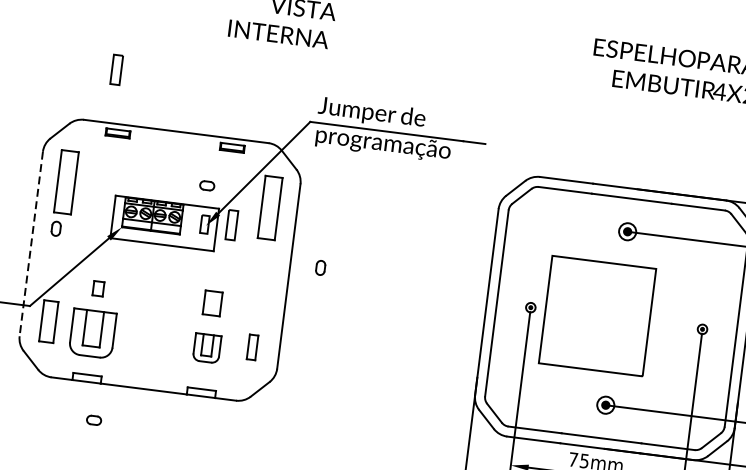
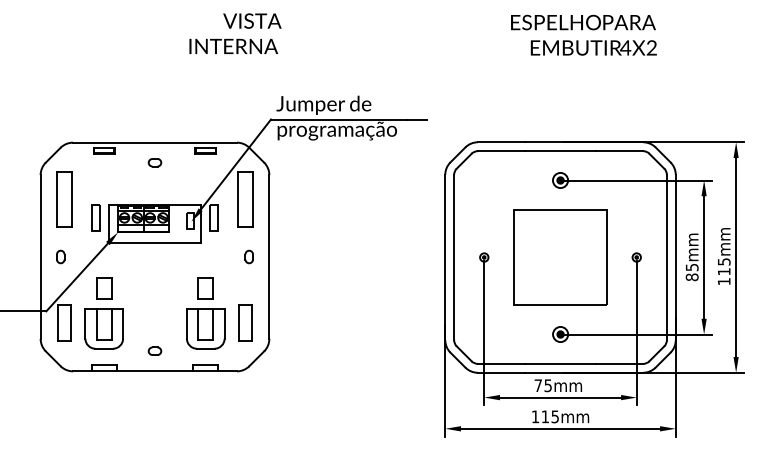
part: (116, 68) -> (95, 217), moved
part: (206, 185) -> (154, 162), moved
part: (55, 228) -> (60, 256), moved
line: (31, 244) -> (40, 257), dashed -> solid
part: (319, 267) -> (248, 256), moved
part: (98, 288) -> (104, 288), size x1.67
part: (597, 316) -> (560, 257), moved
part: (252, 346) -> (245, 322), size x1.67
part: (206, 347) -> (205, 328), size x1.67
part: (93, 419) -> (154, 350), moved

